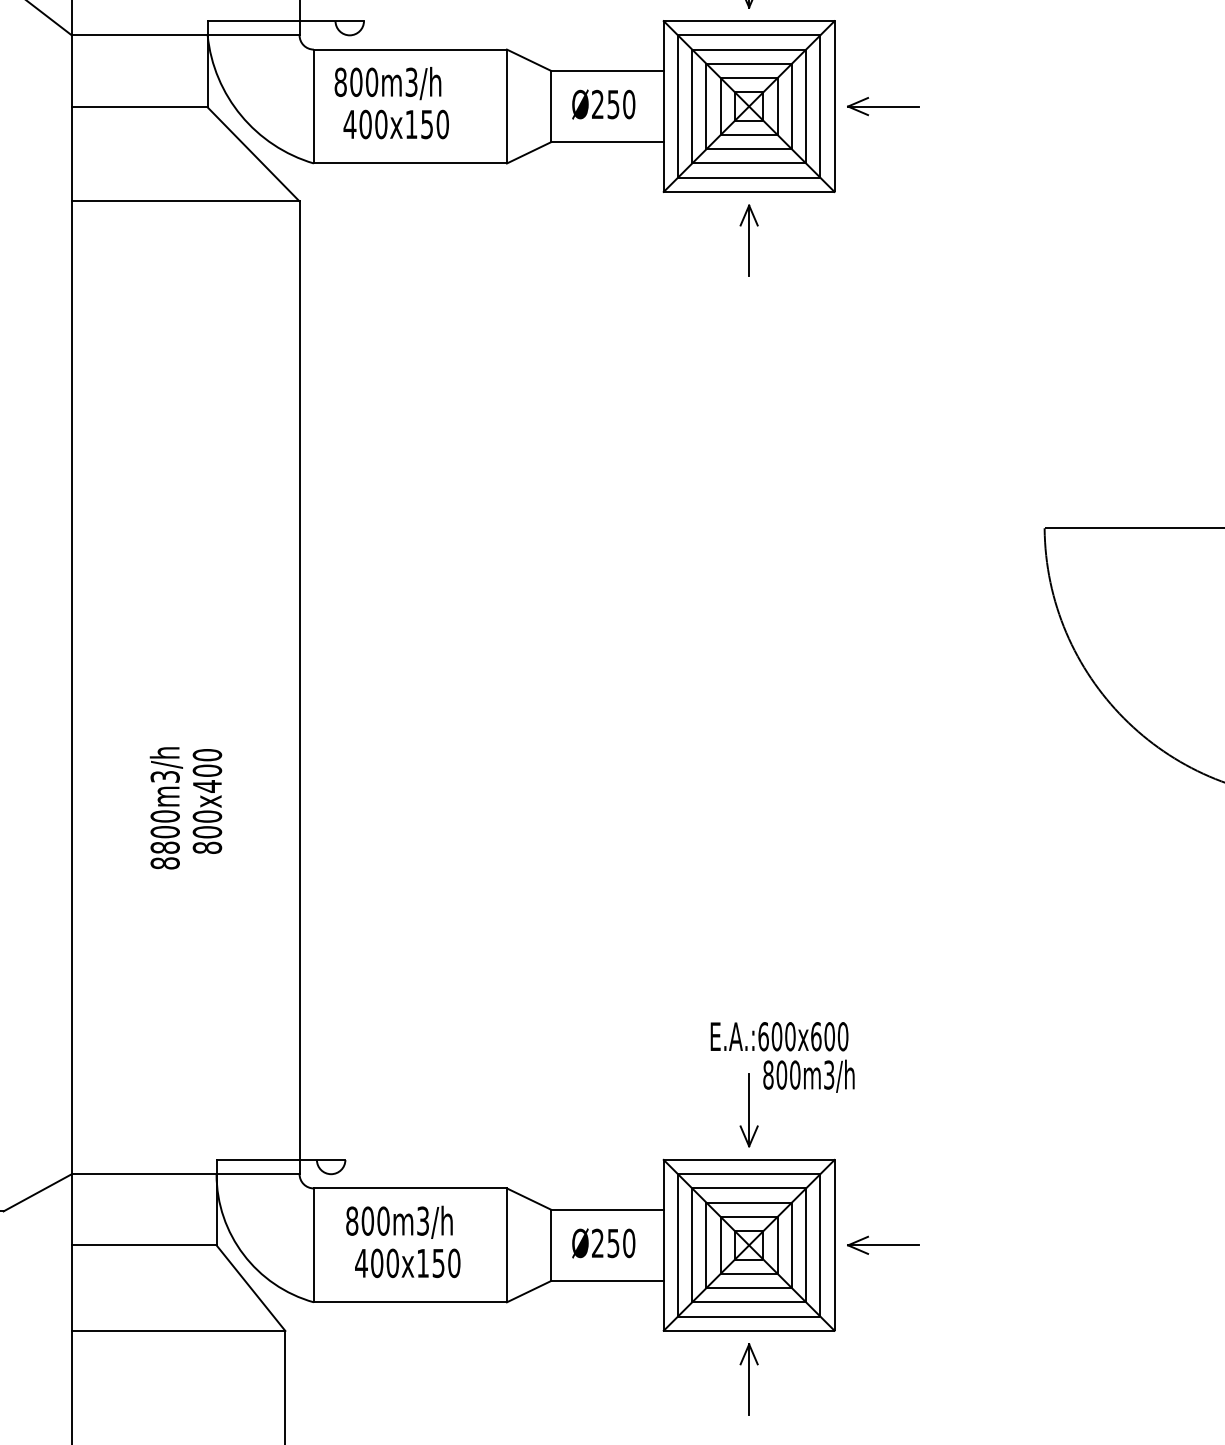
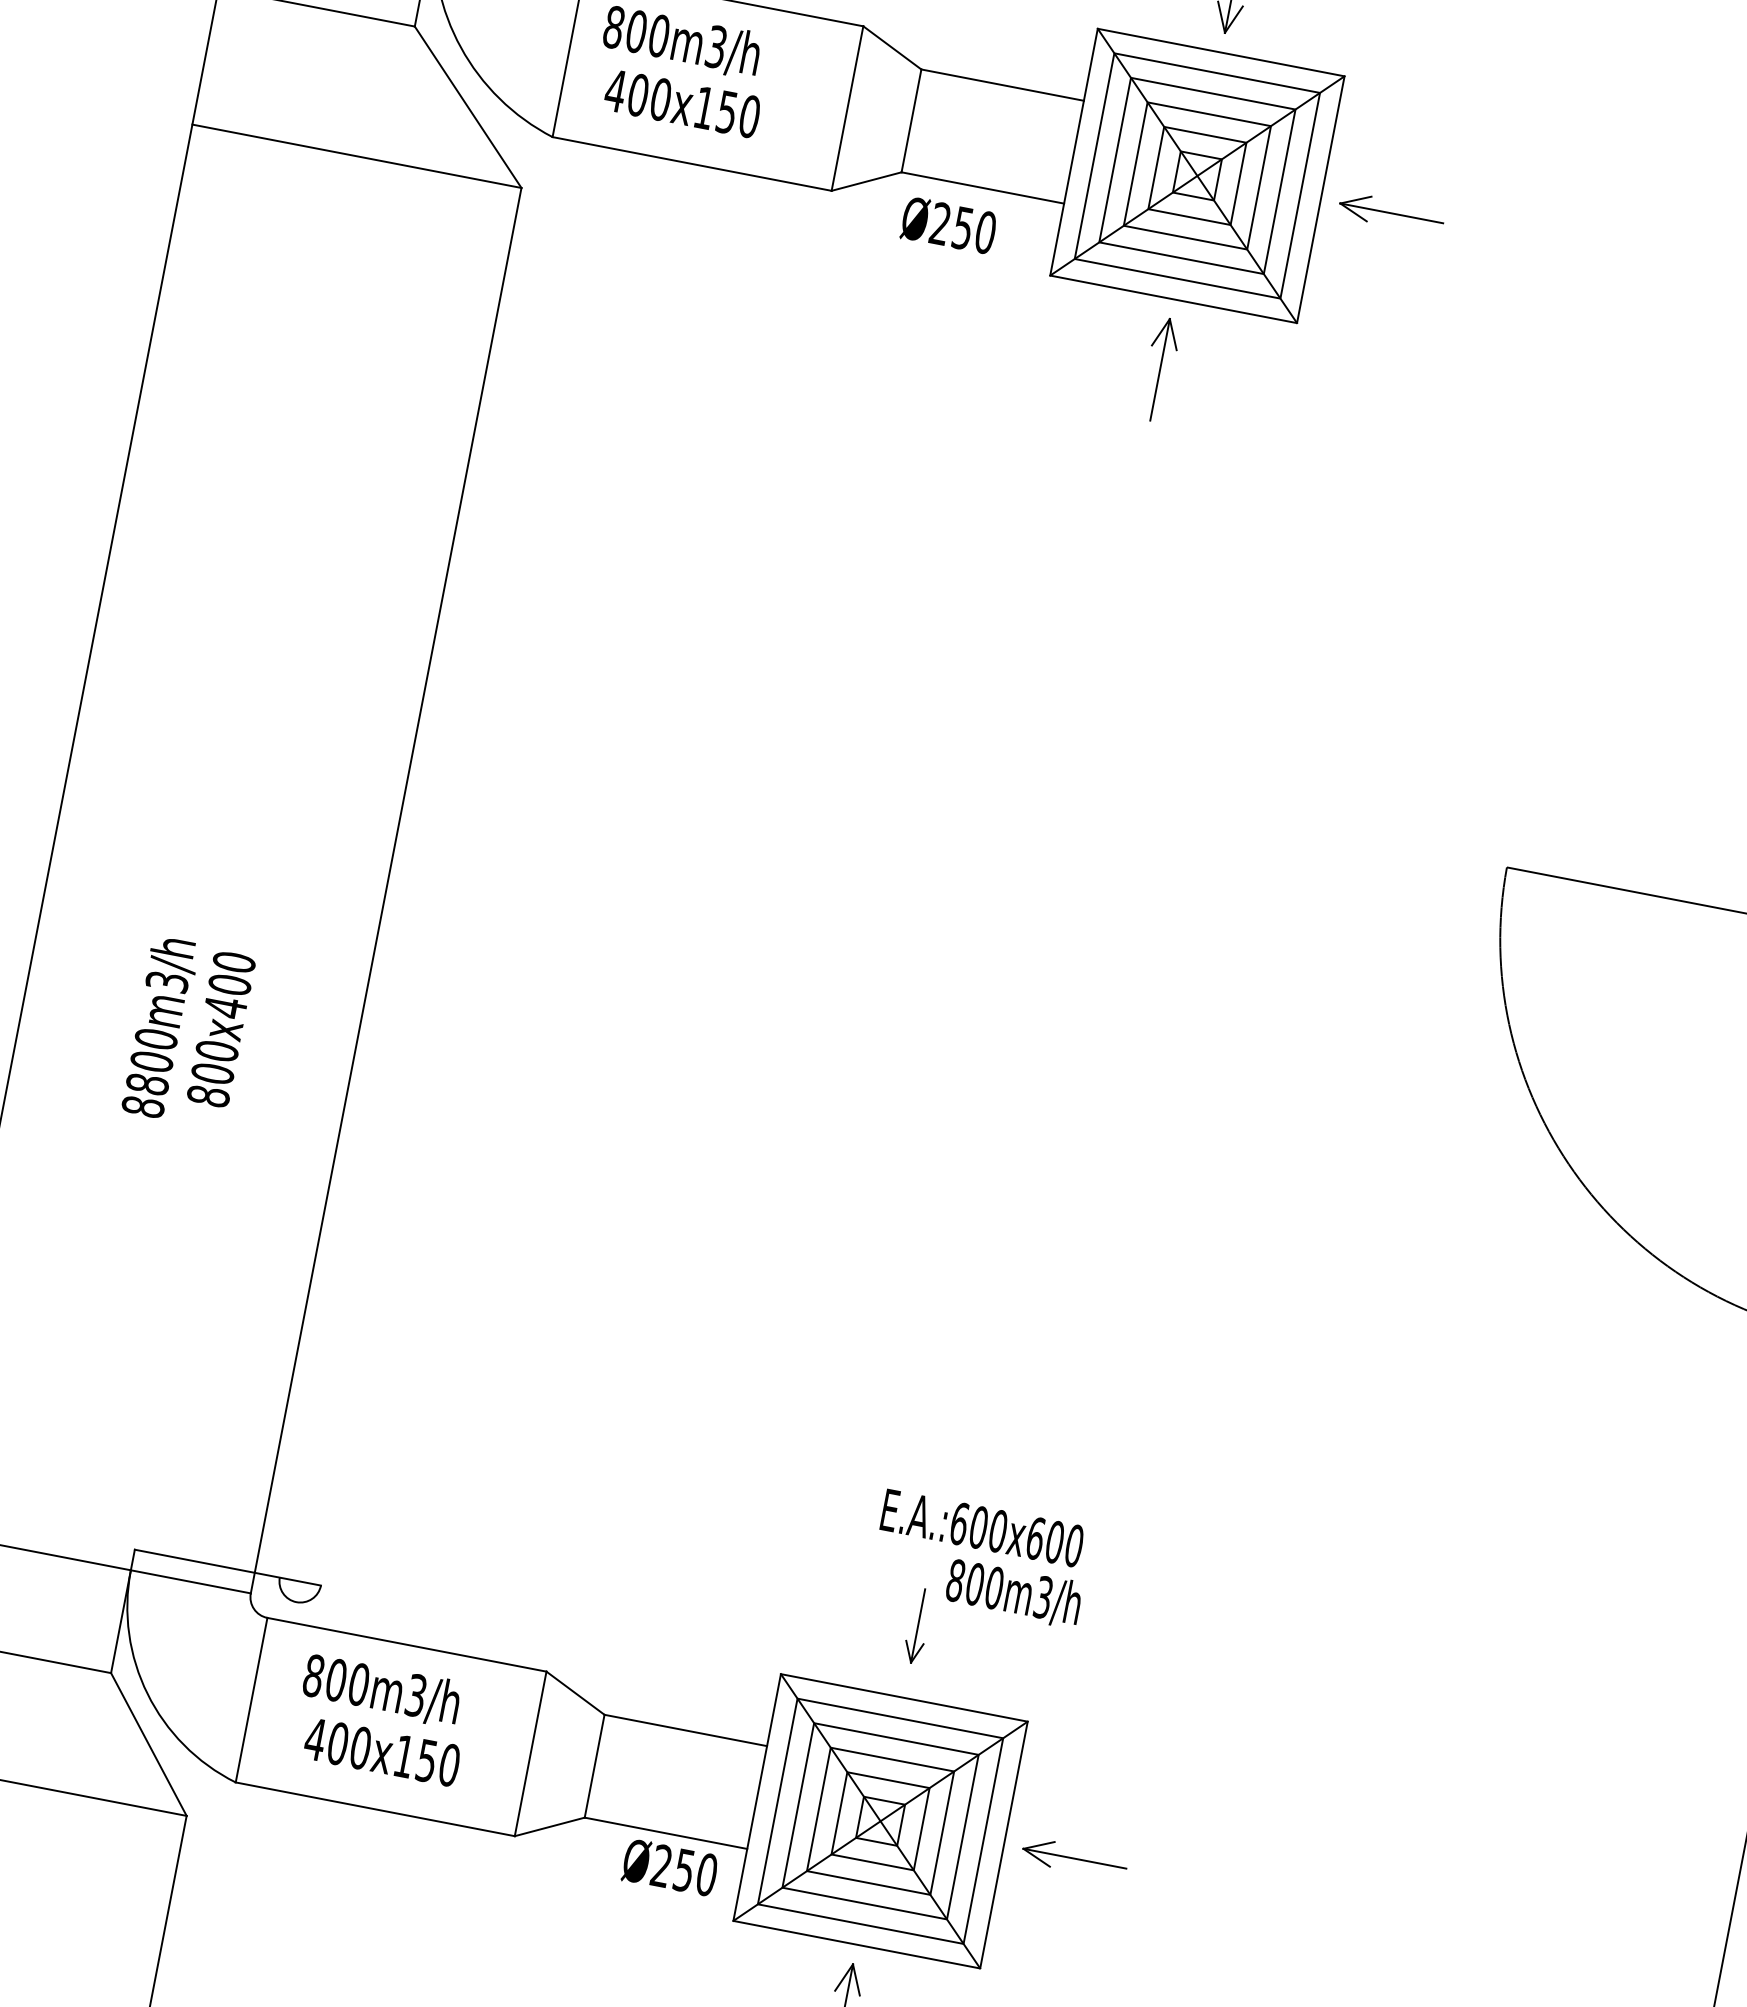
text: (603, 104) -> (948, 225), moved
part: (748, 1110) -> (917, 1626), size x0.7
text: (603, 1243) -> (669, 1867), moved

